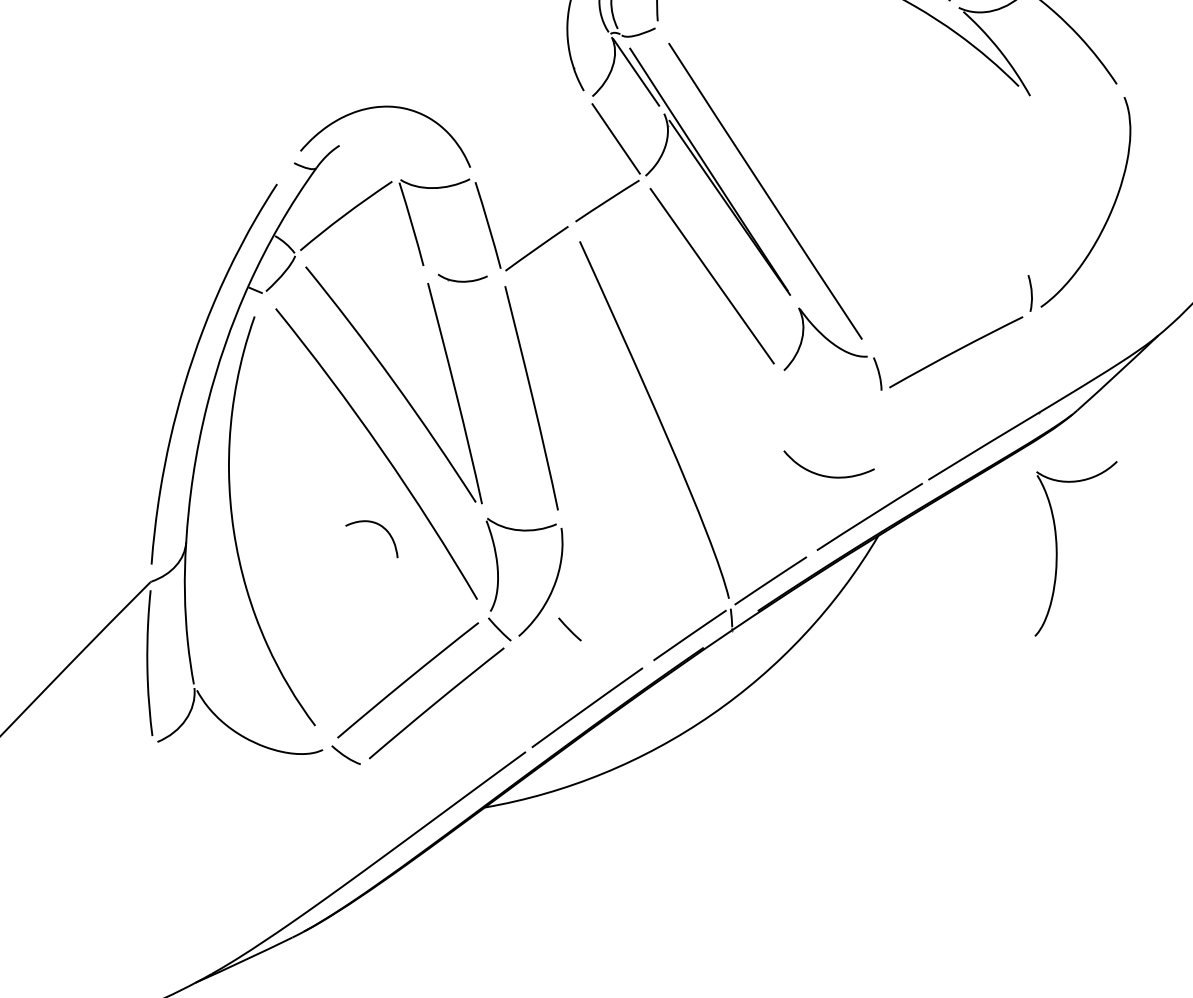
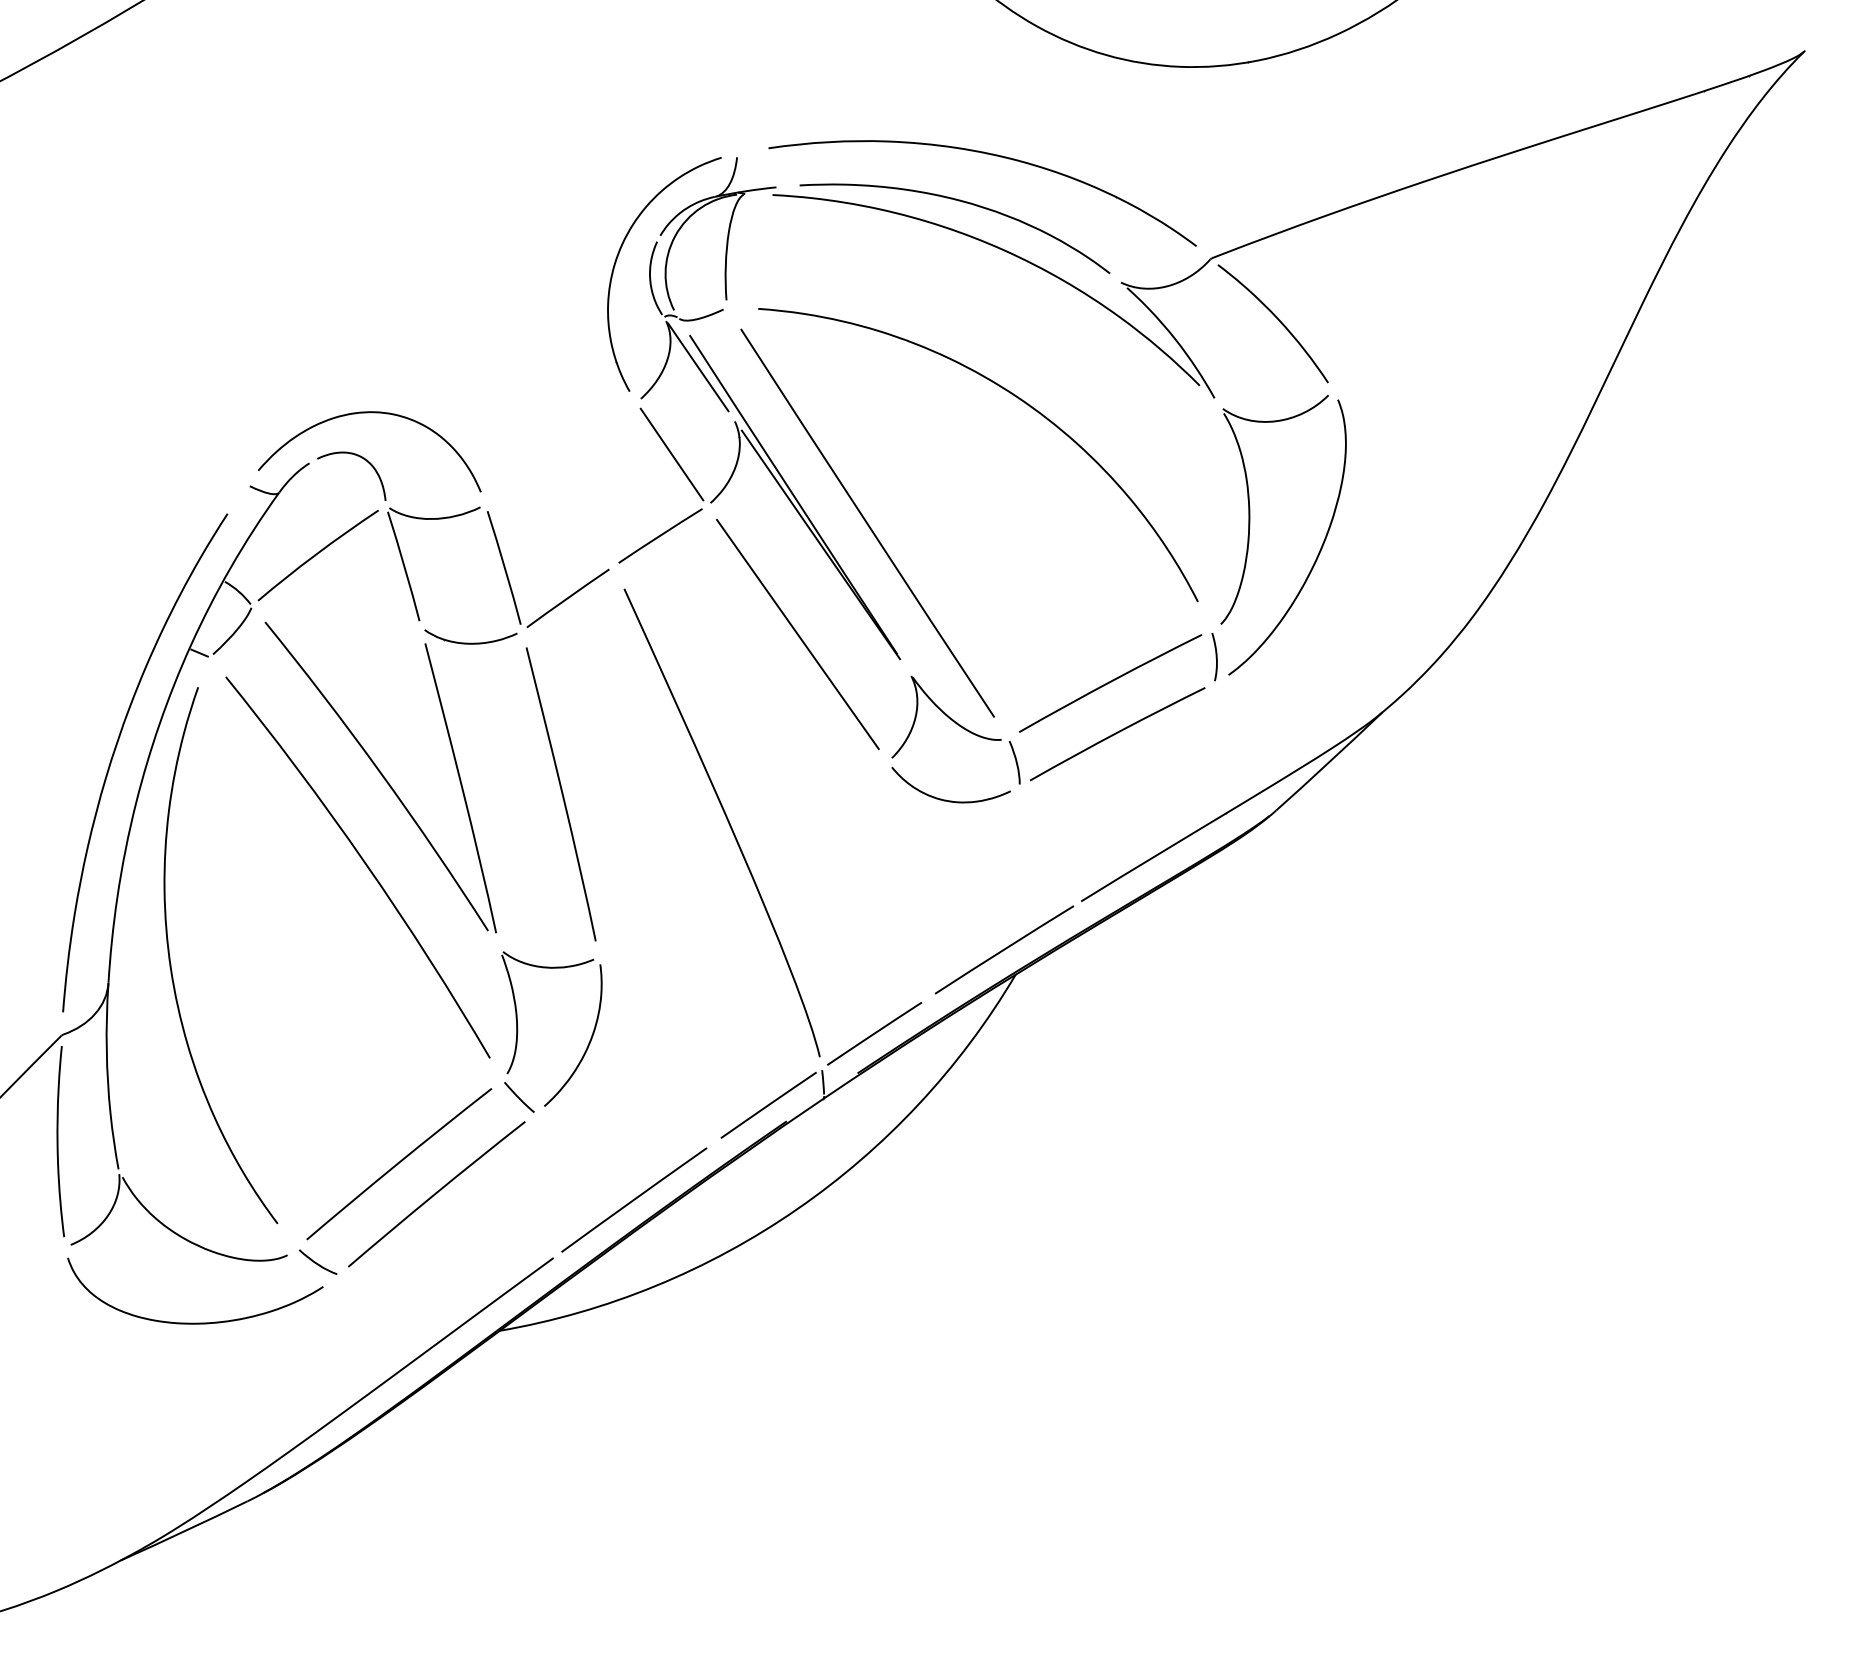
part: (882, 98) -> (1021, 401), added
part: (462, 277) -> (470, 636), size x1.43
curve: (950, 312) -> (1110, 682), added
curve: (825, 475) -> (946, 799), moved
curve: (377, 524) -> (359, 457), moved
part: (1057, 548) -> (1250, 509), moved
curve: (570, 629) -> (611, 1097), removed
part: (252, 801) -> (195, 1322), added

